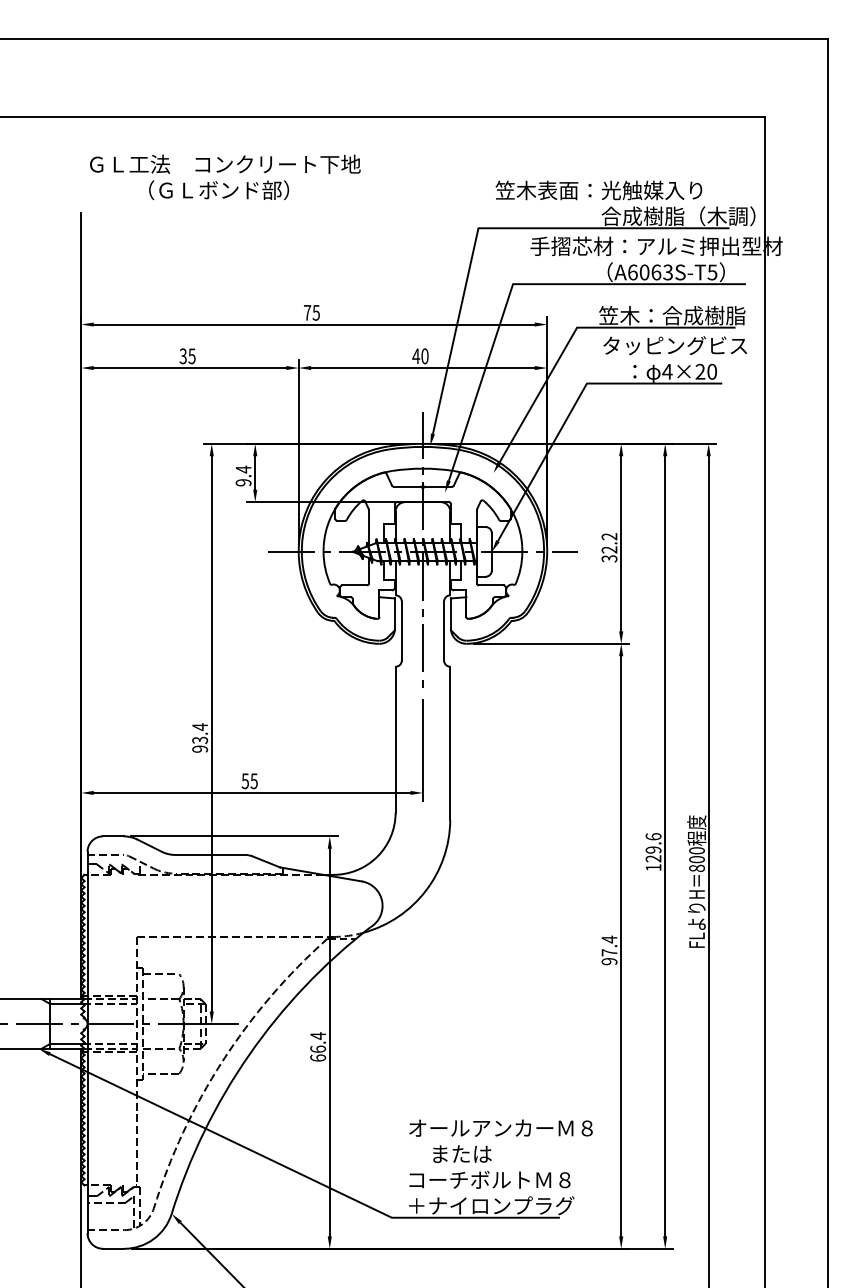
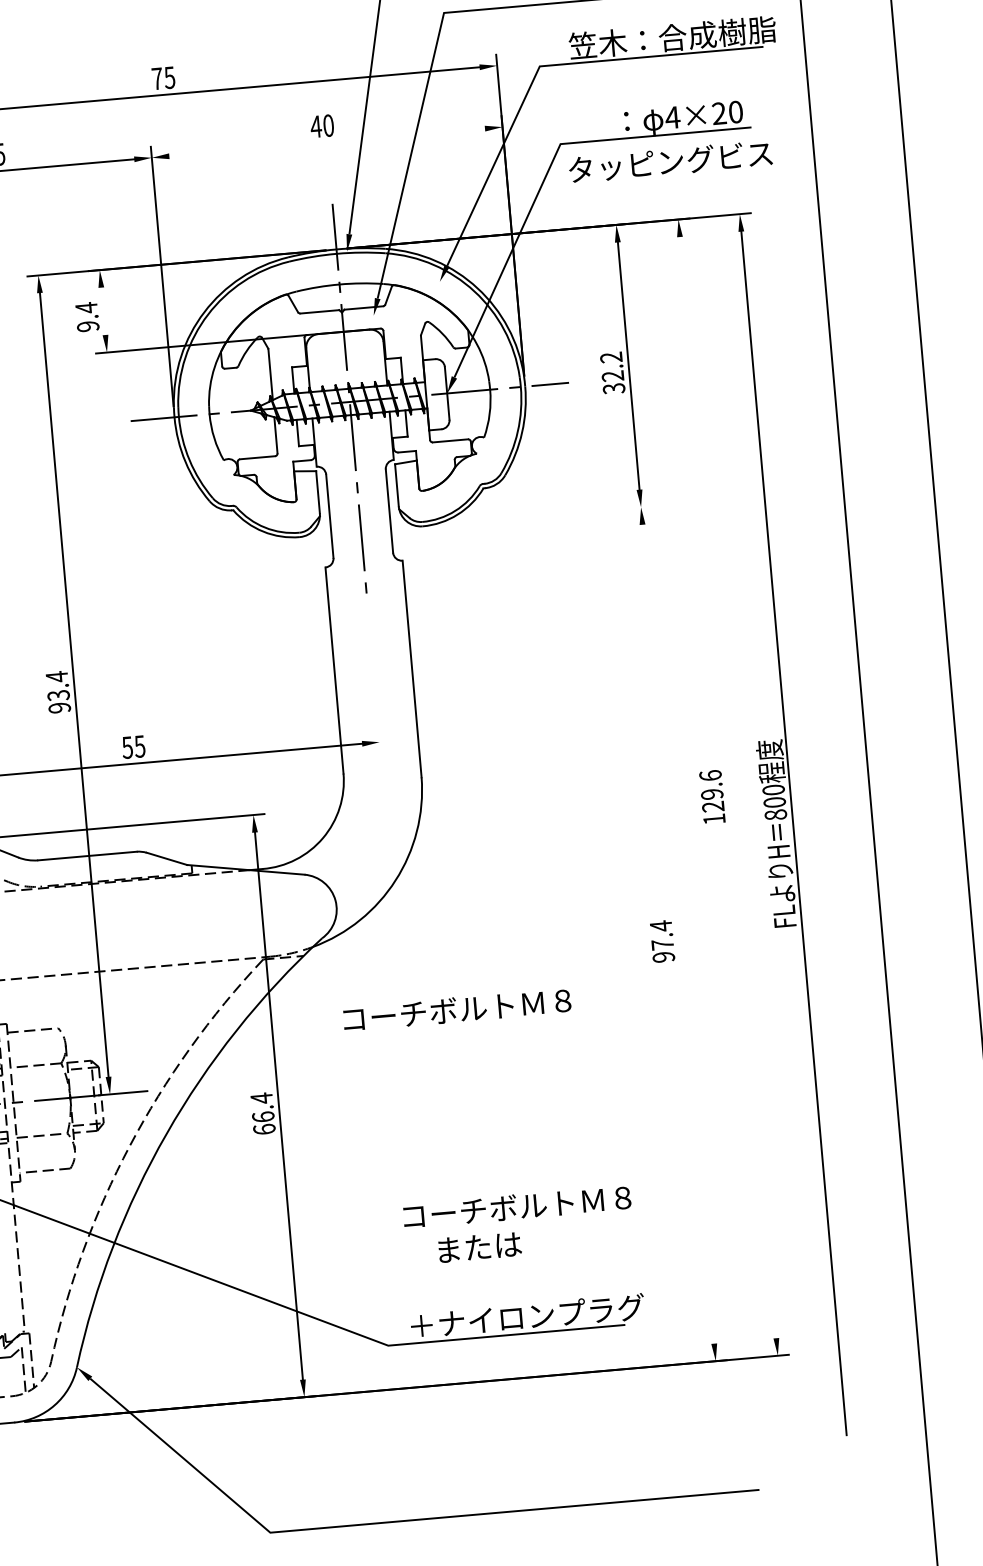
text: (674, 345) -> (669, 161), moved
line: (422, 368) -> (326, 143), removed
line: (255, 472) -> (103, 310), removed
line: (551, 643) -> (542, 515), removed
line: (422, 750) -> (373, 682), removed
line: (665, 846) -> (728, 787), removed
line: (621, 946) -> (678, 934), removed
text: (500, 1128) -> (530, 1206), オールアンカーＭ８ -> コーチボルトＭ８
text: (489, 1179) -> (456, 1009), moved

